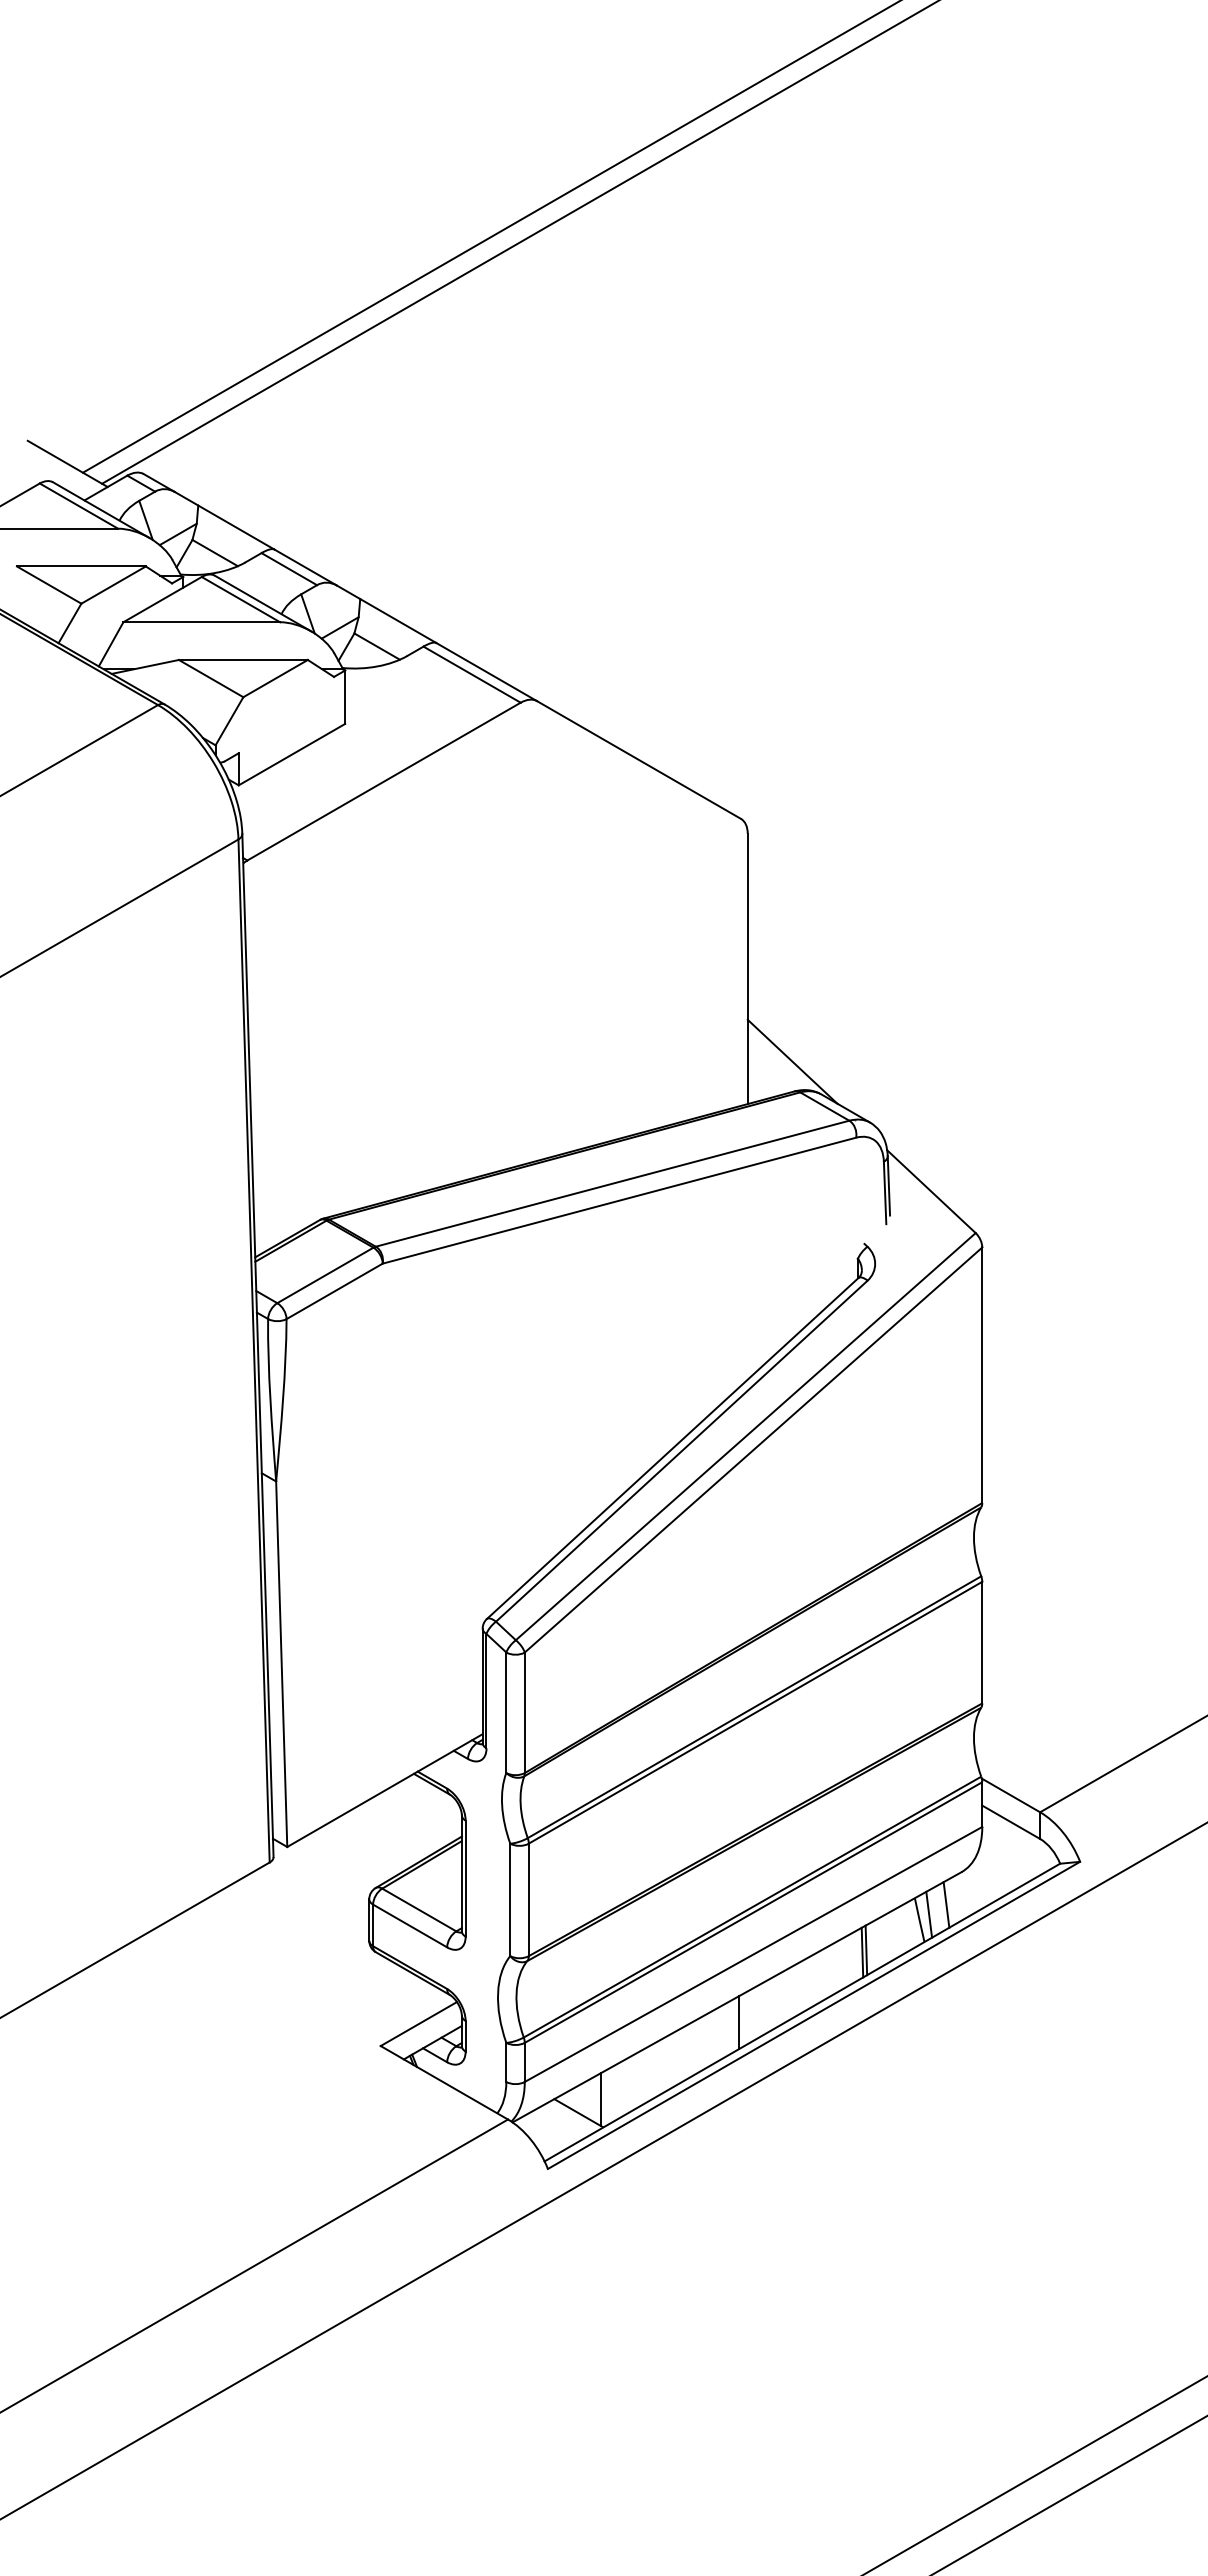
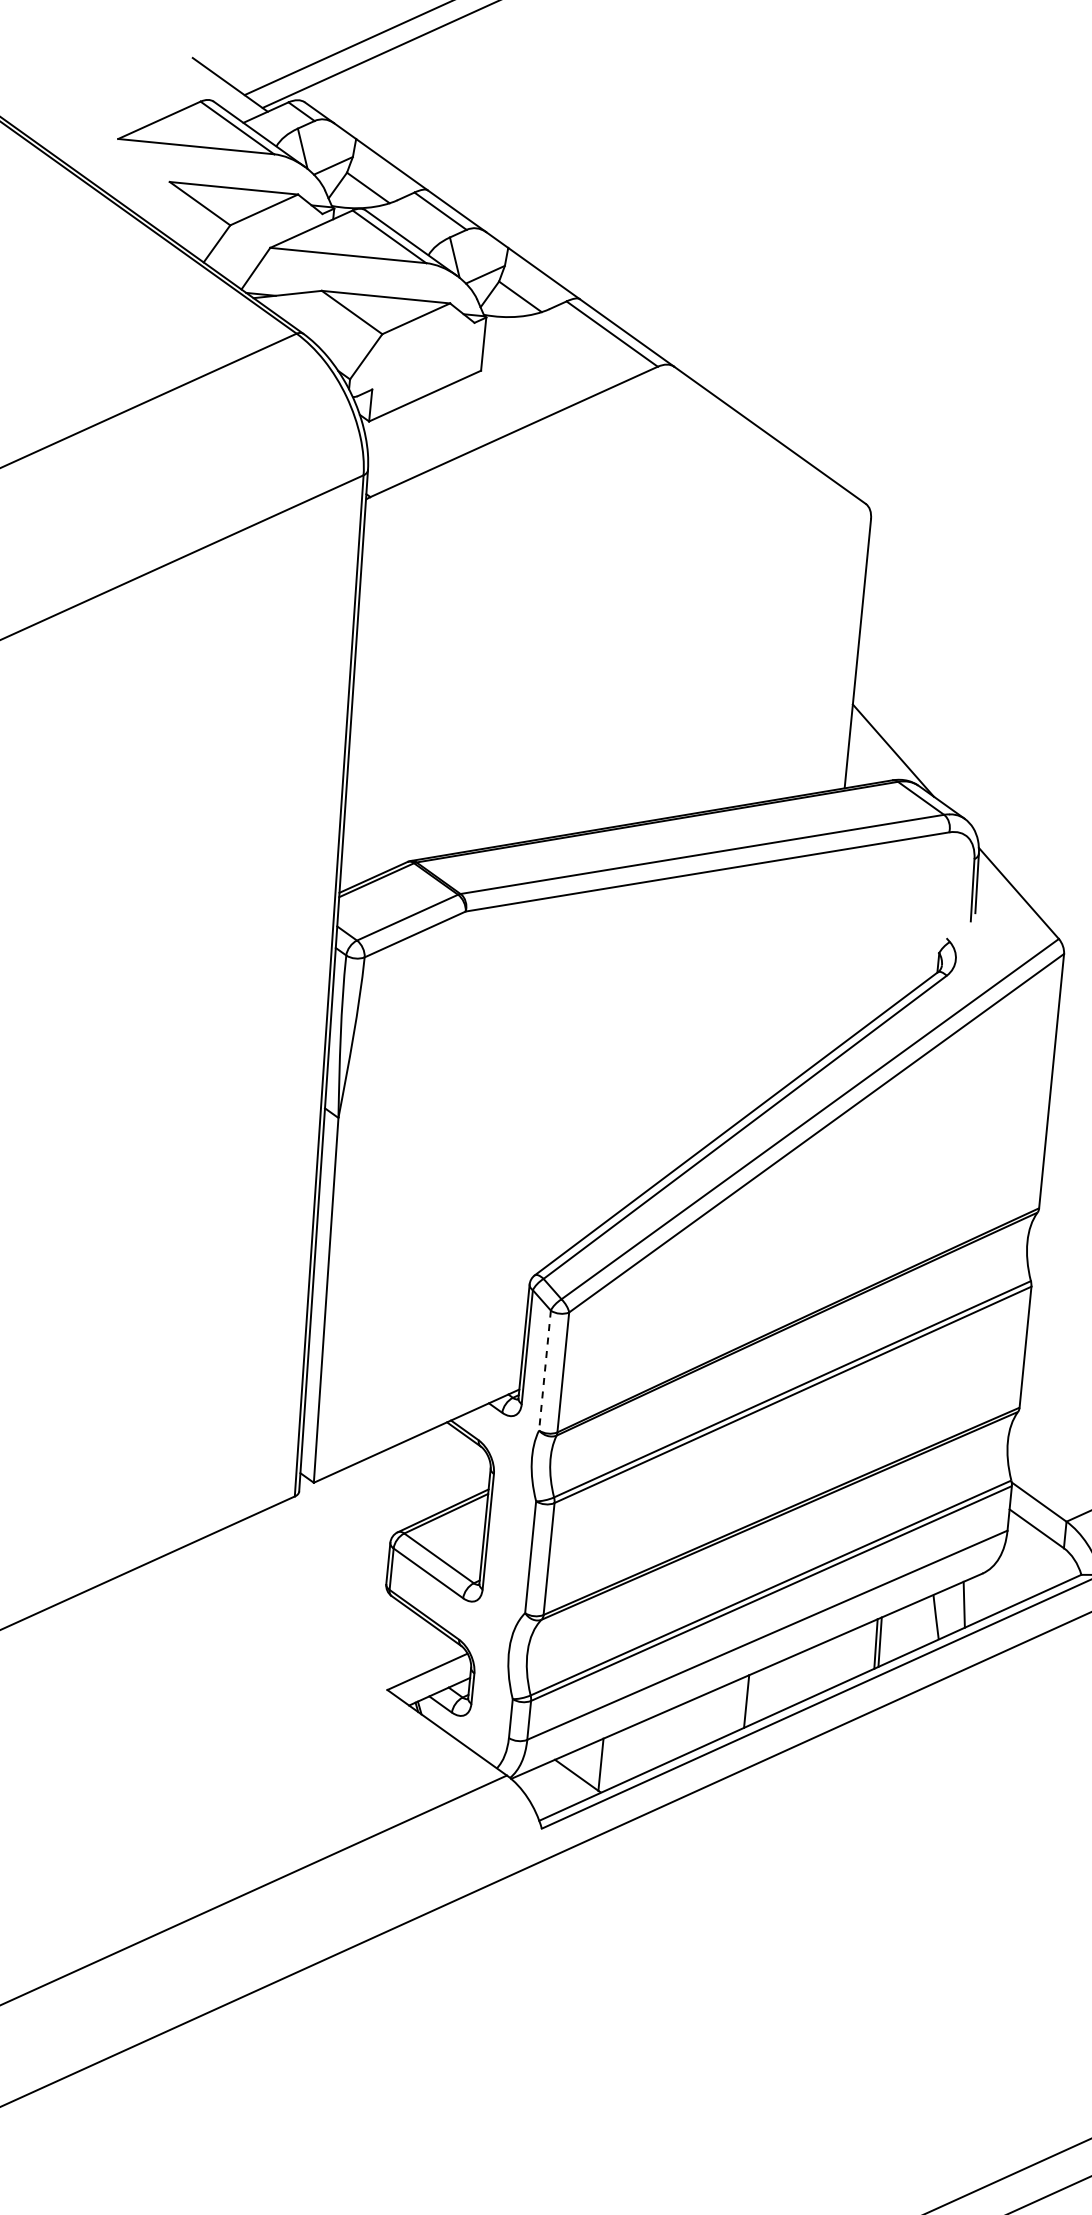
line: (506, 1713) -> (545, 1371), solid -> dashed
line: (929, 1914) -> (946, 1612), removed

